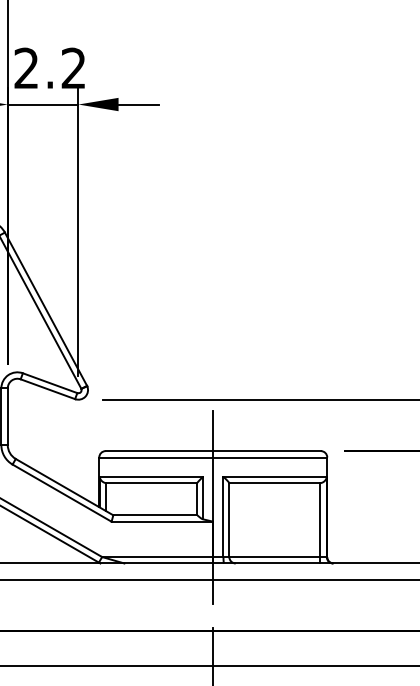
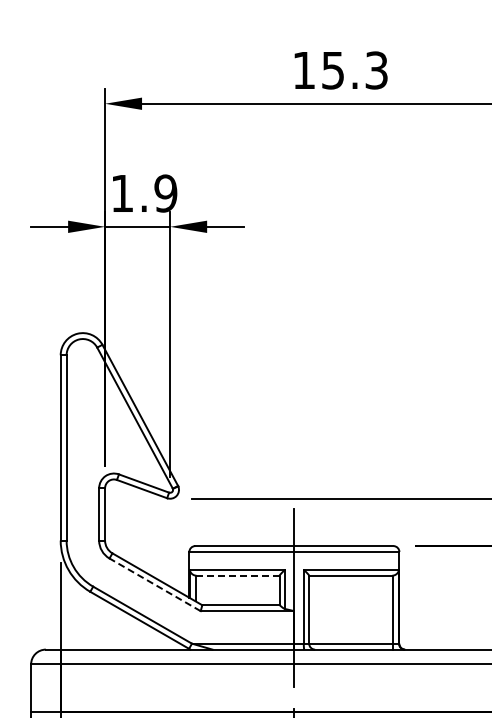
text: (50, 68) -> (144, 193), 2.2 -> 1.9
line: (152, 483) -> (238, 575), solid -> dashed
line: (62, 492) -> (155, 584), solid -> dashed

